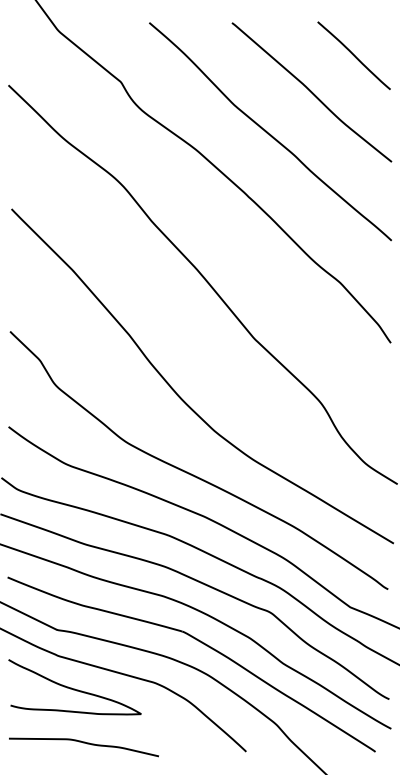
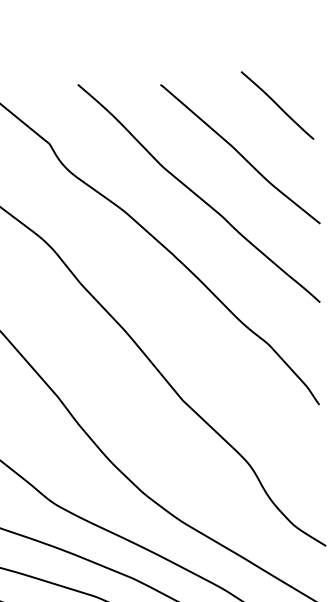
line: (353, 55) -> (276, 105), moved

